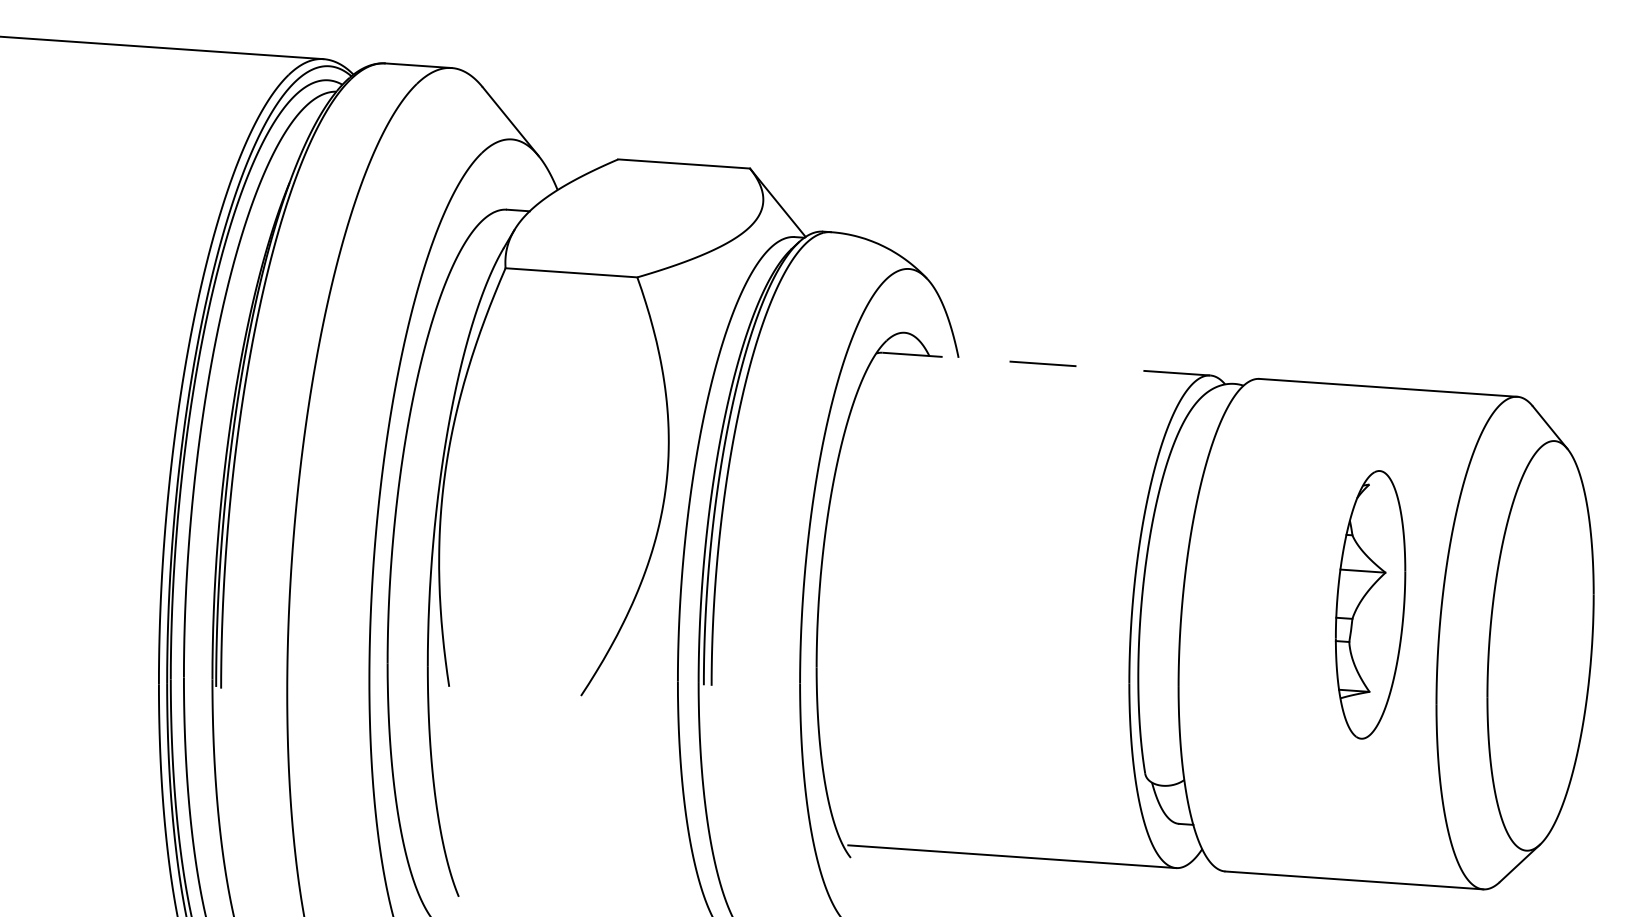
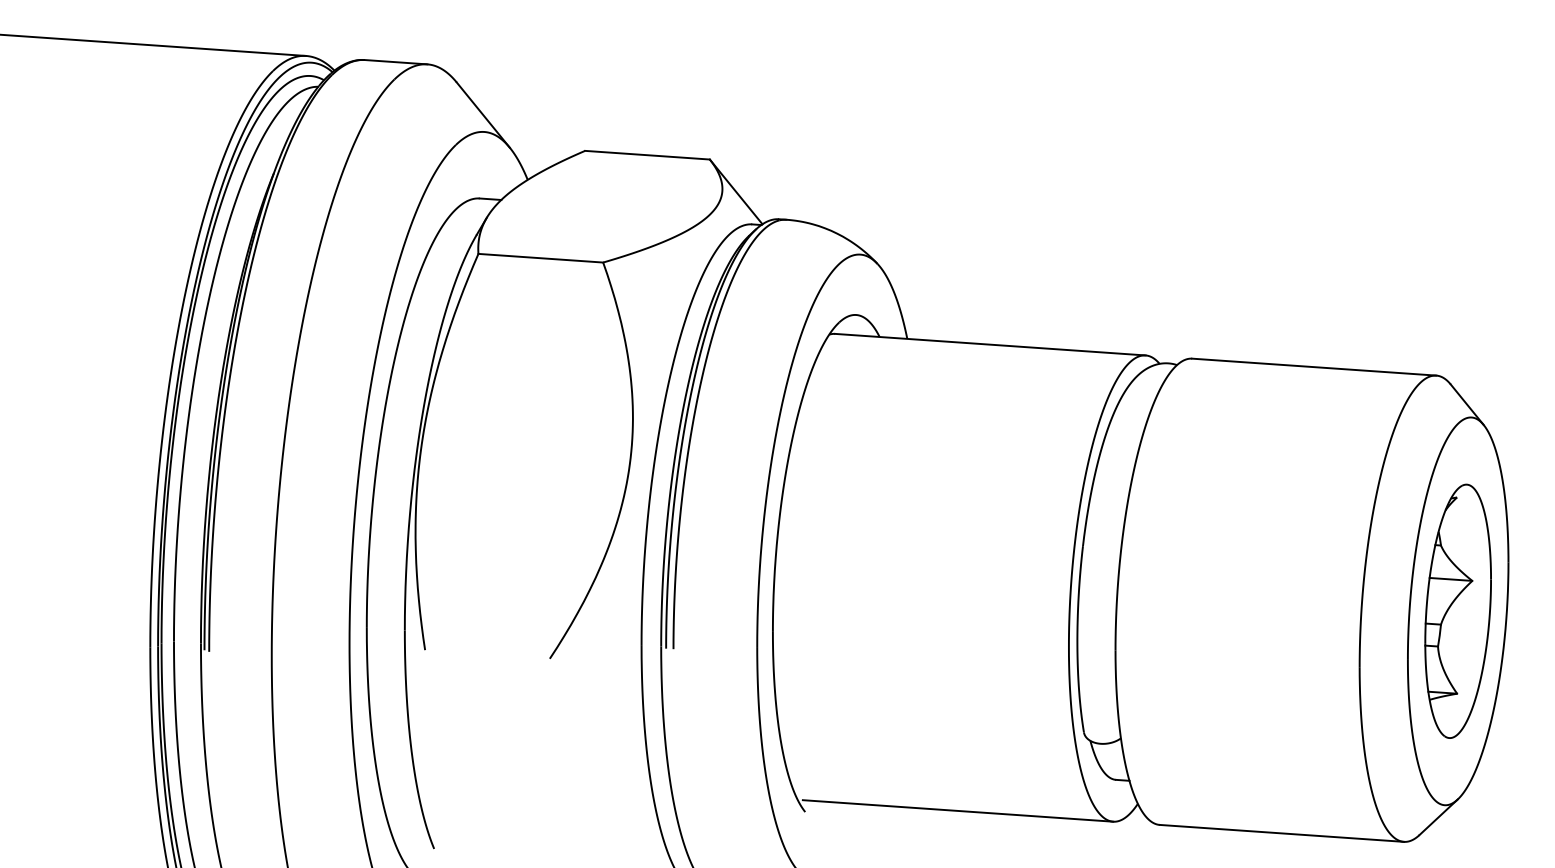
line: (1045, 364) -> (989, 345), dashed -> solid
part: (1370, 604) -> (1458, 611), moved

